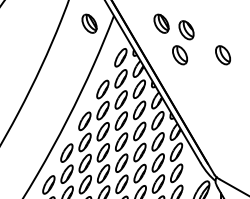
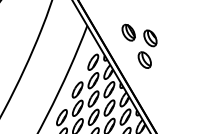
part: (89, 23) -> (66, 32), removed
part: (222, 55) -> (181, 60), removed

